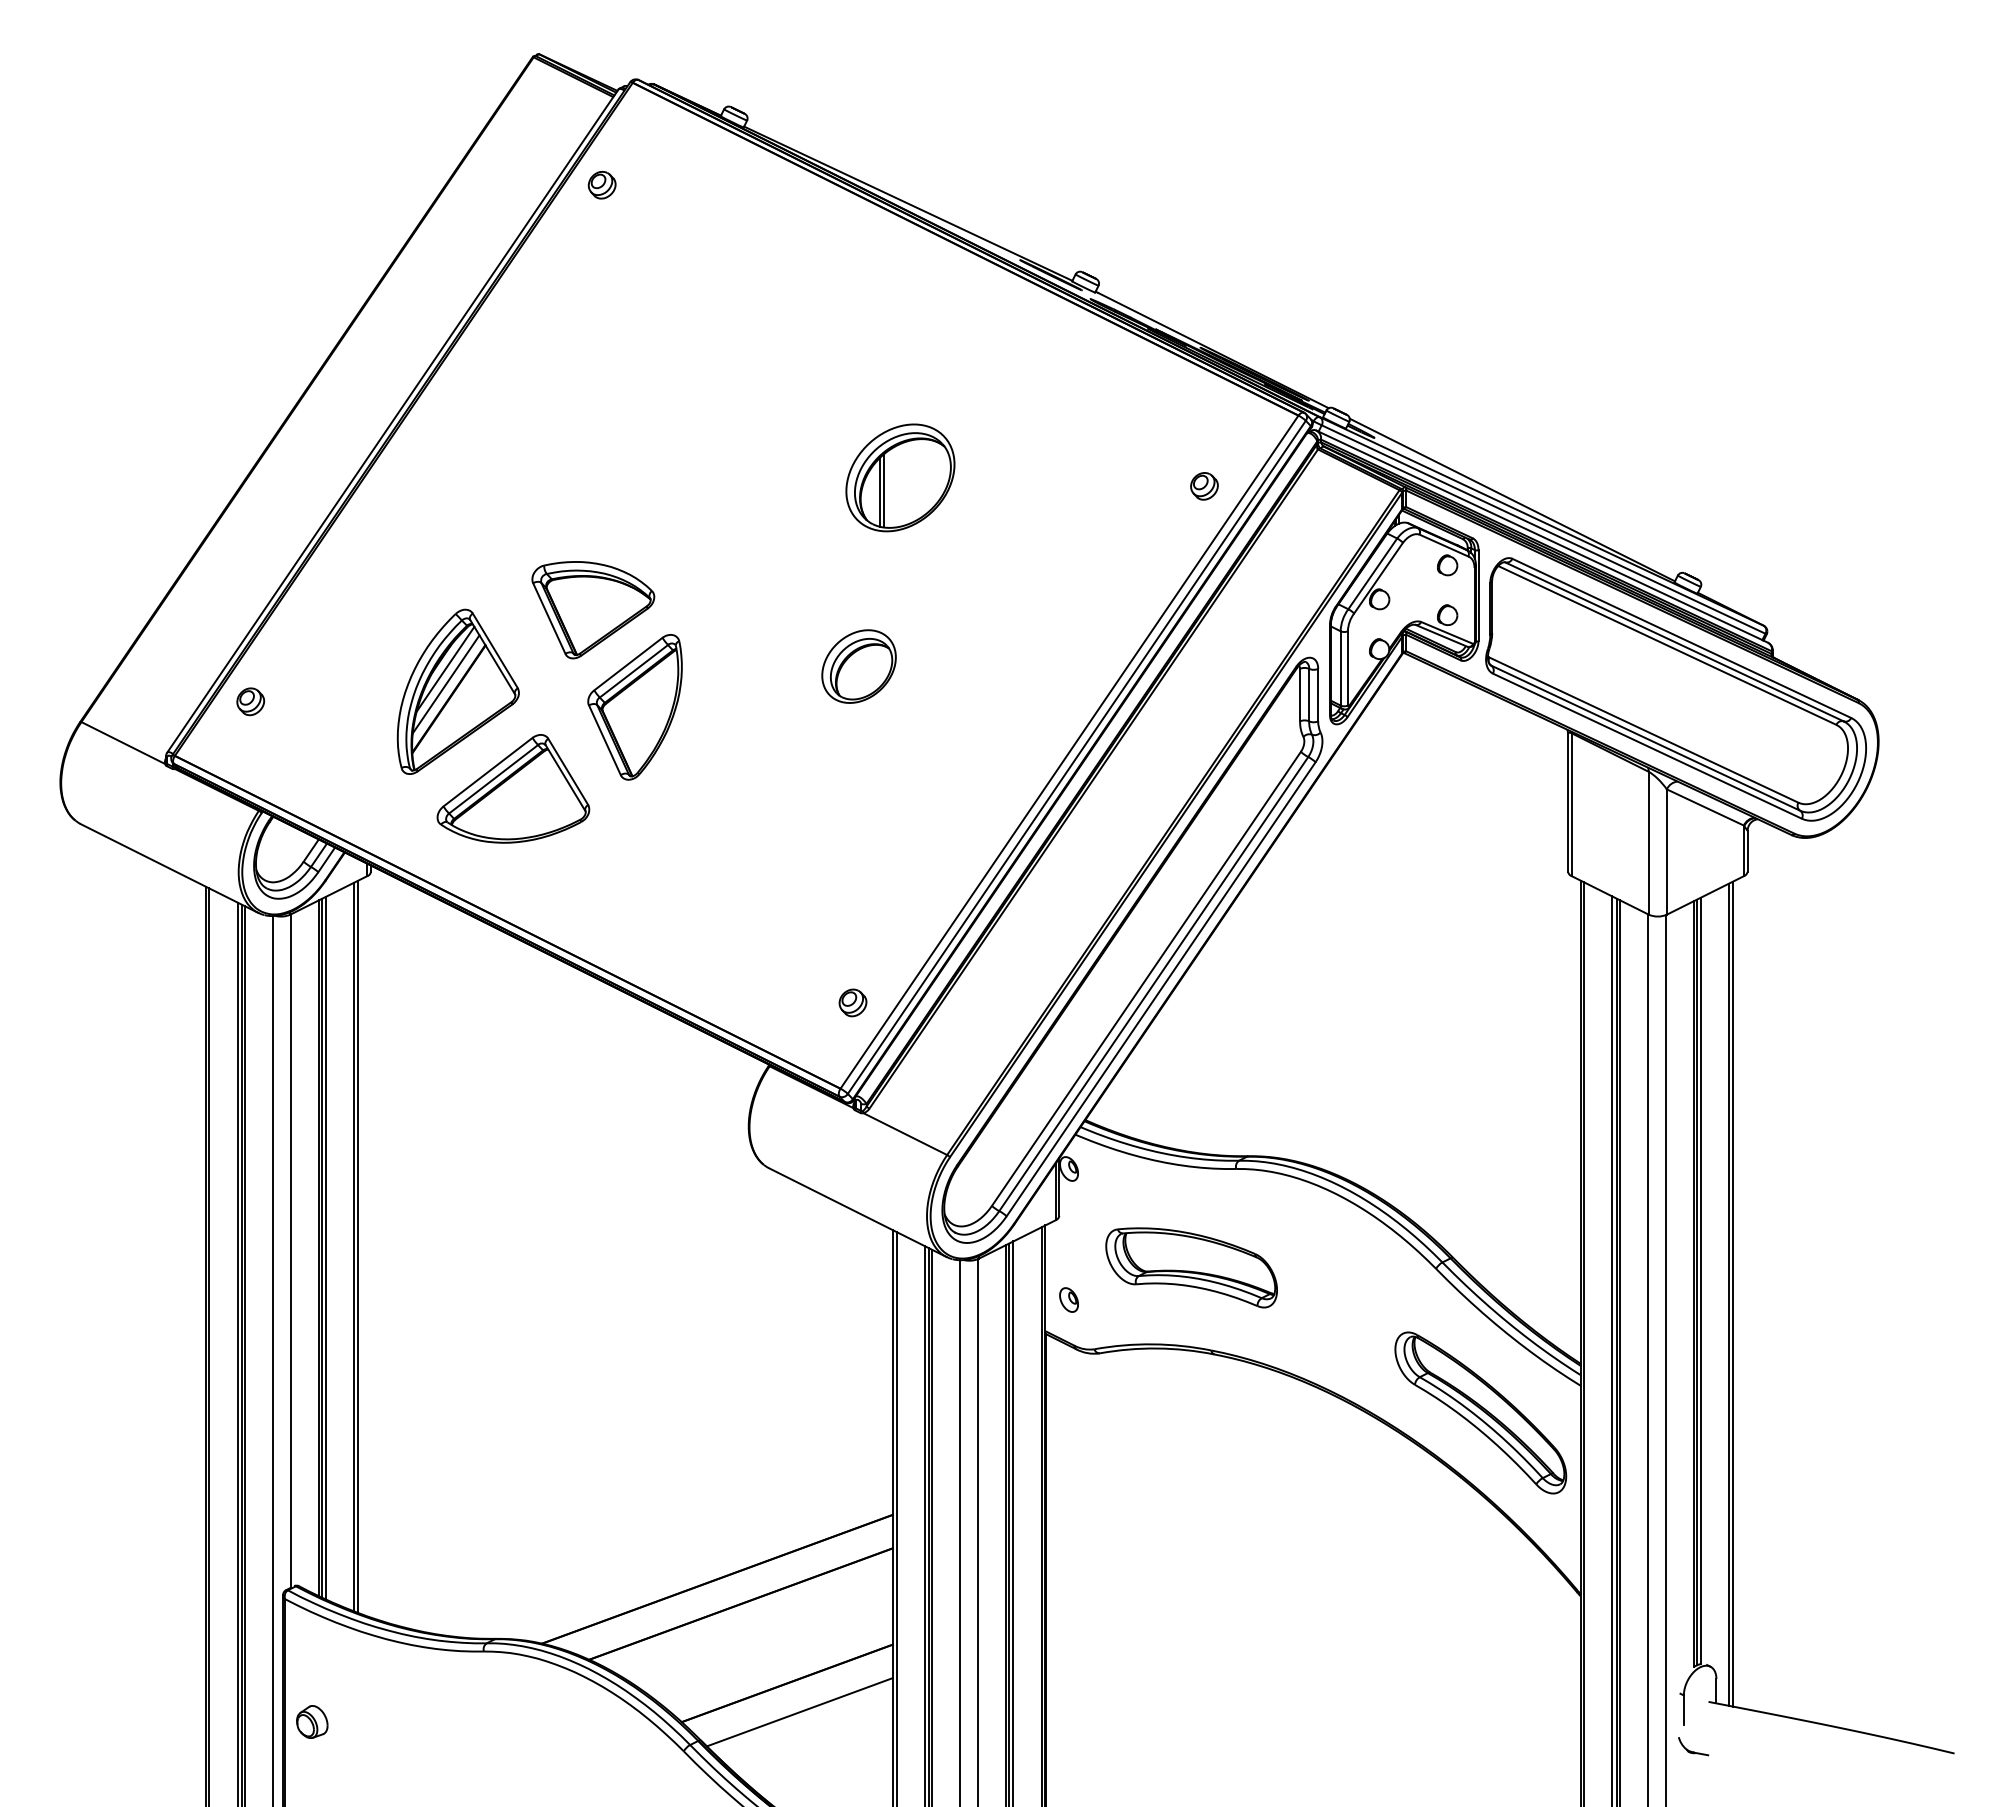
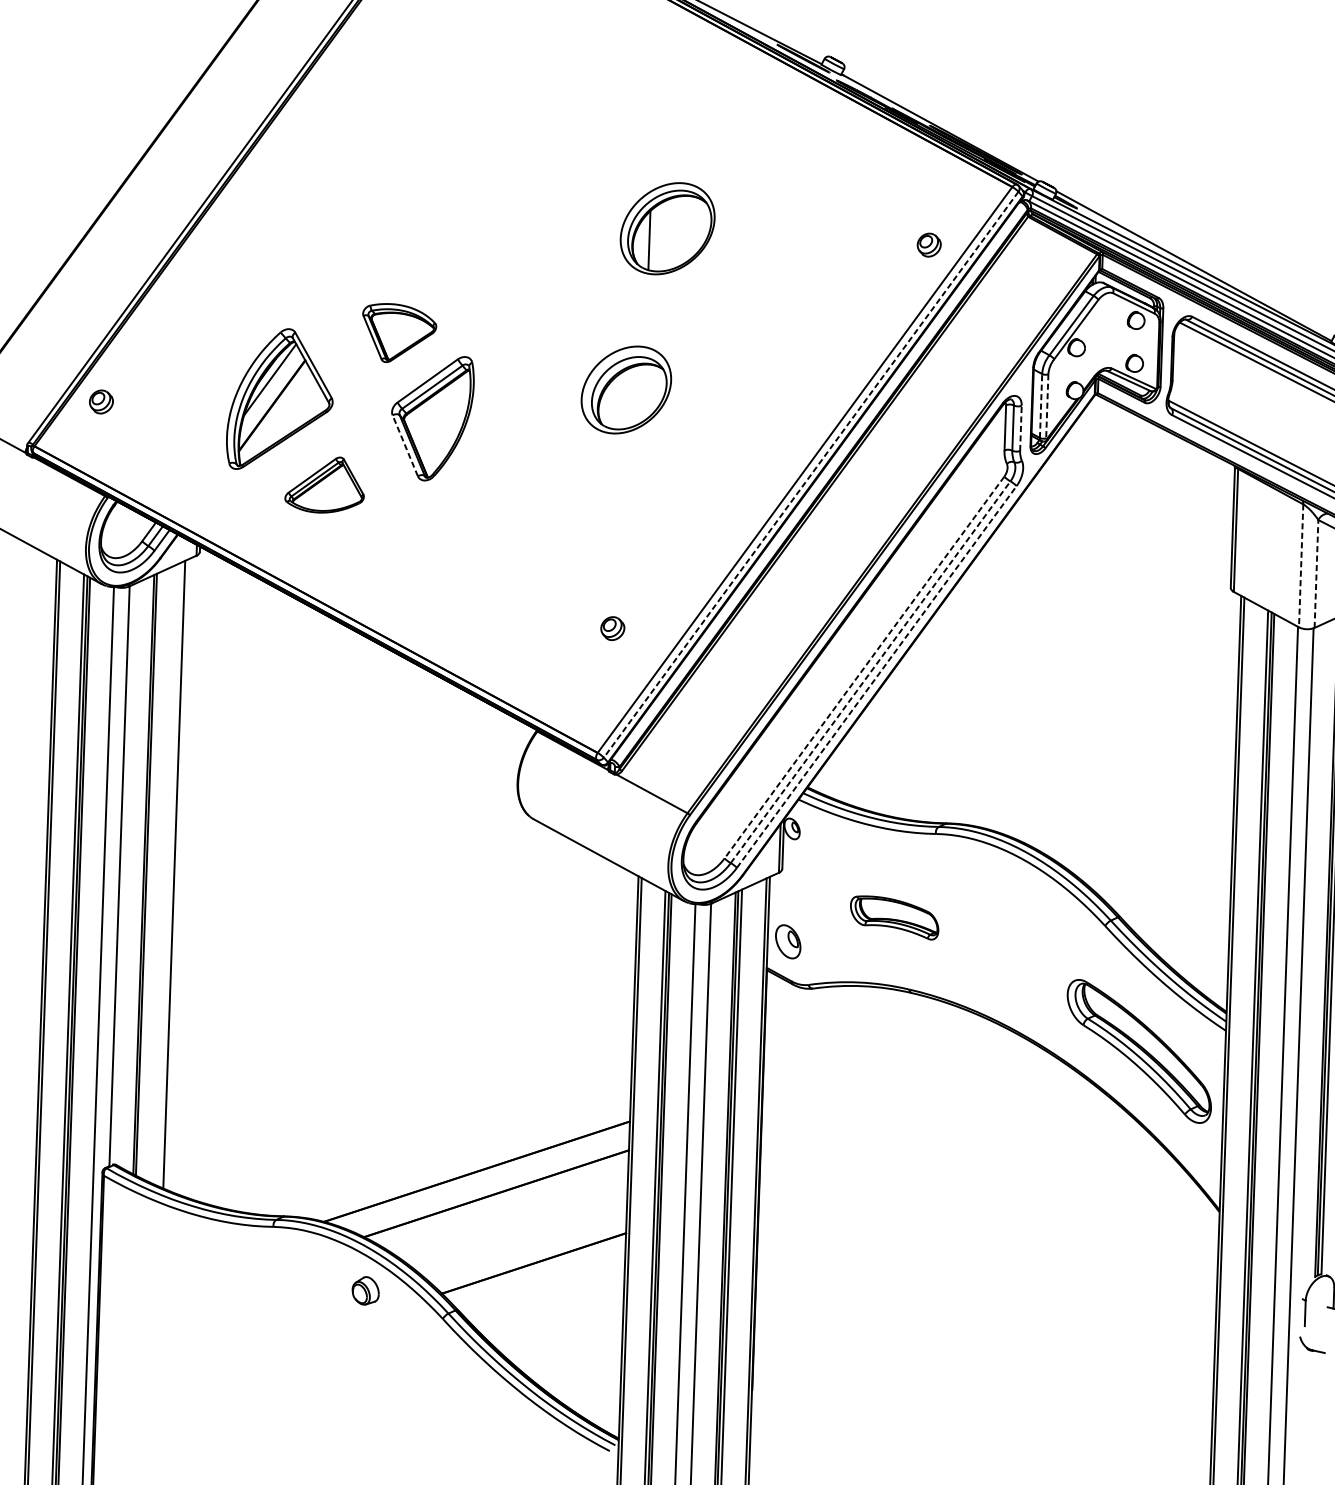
line: (883, 490) -> (652, 239), removed
part: (593, 610) -> (399, 333), size x0.7
part: (858, 666) -> (625, 389), size x1.4
line: (1340, 667) -> (1040, 405), solid -> dashed
line: (1347, 668) -> (1046, 406), solid -> dashed
line: (445, 684) -> (269, 392), removed
line: (1318, 694) -> (1021, 427), solid -> dashed
line: (604, 739) -> (404, 445), solid -> dashed
line: (1076, 757) -> (810, 474), solid -> dashed
part: (513, 788) -> (325, 484), size x0.6
line: (1648, 843) -> (1300, 566), solid -> dashed
line: (1666, 852) -> (1316, 574), solid -> dashed
line: (1146, 978) -> (864, 667), solid -> dashed
line: (1153, 984) -> (870, 672), solid -> dashed
line: (1161, 989) -> (877, 677), solid -> dashed
part: (852, 1002) -> (612, 628), moved
line: (358, 1246) -> (177, 874), removed
line: (326, 1247) -> (150, 874), removed
part: (1191, 1267) -> (894, 917), size x0.6
part: (1068, 1299) -> (787, 941), size x1.6
line: (799, 1712) -> (543, 1288), removed
part: (312, 1721) -> (365, 1290), moved

